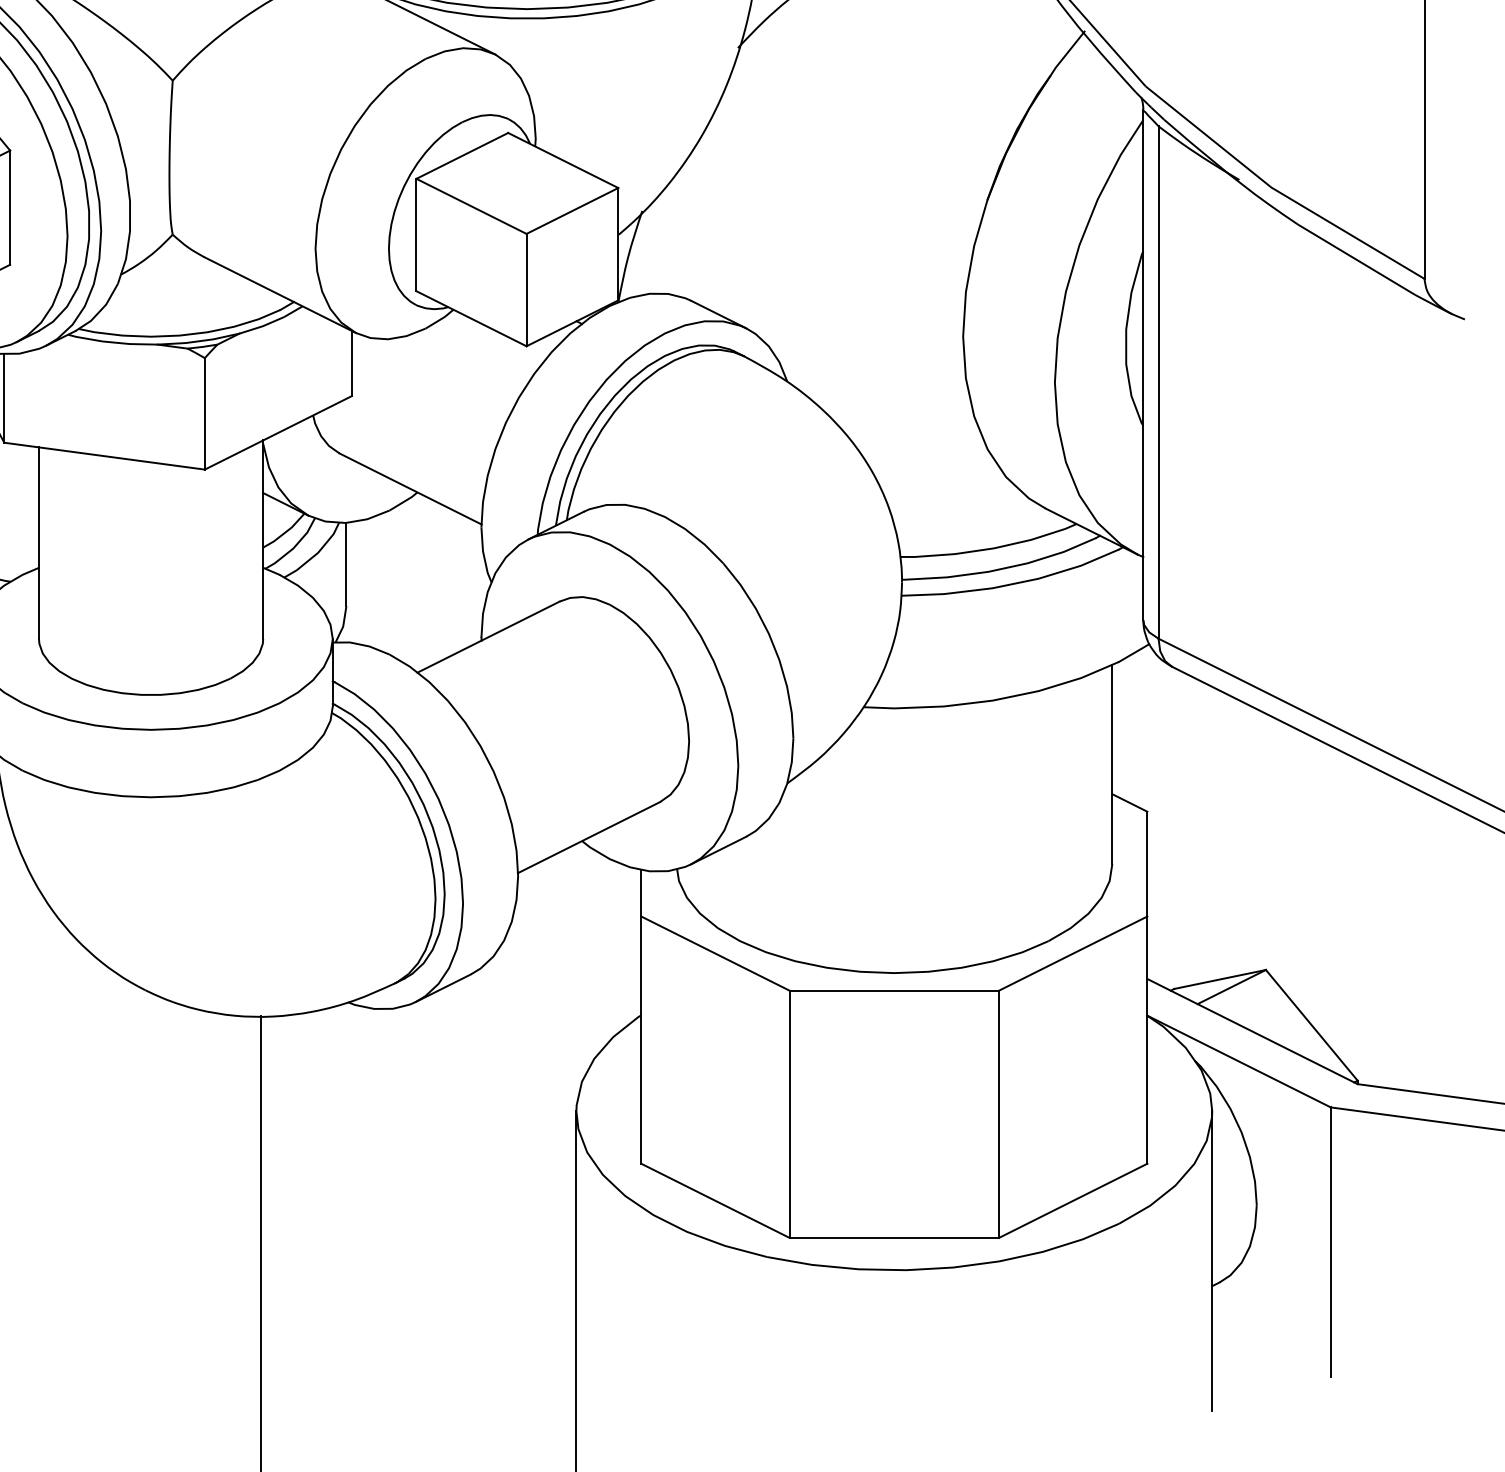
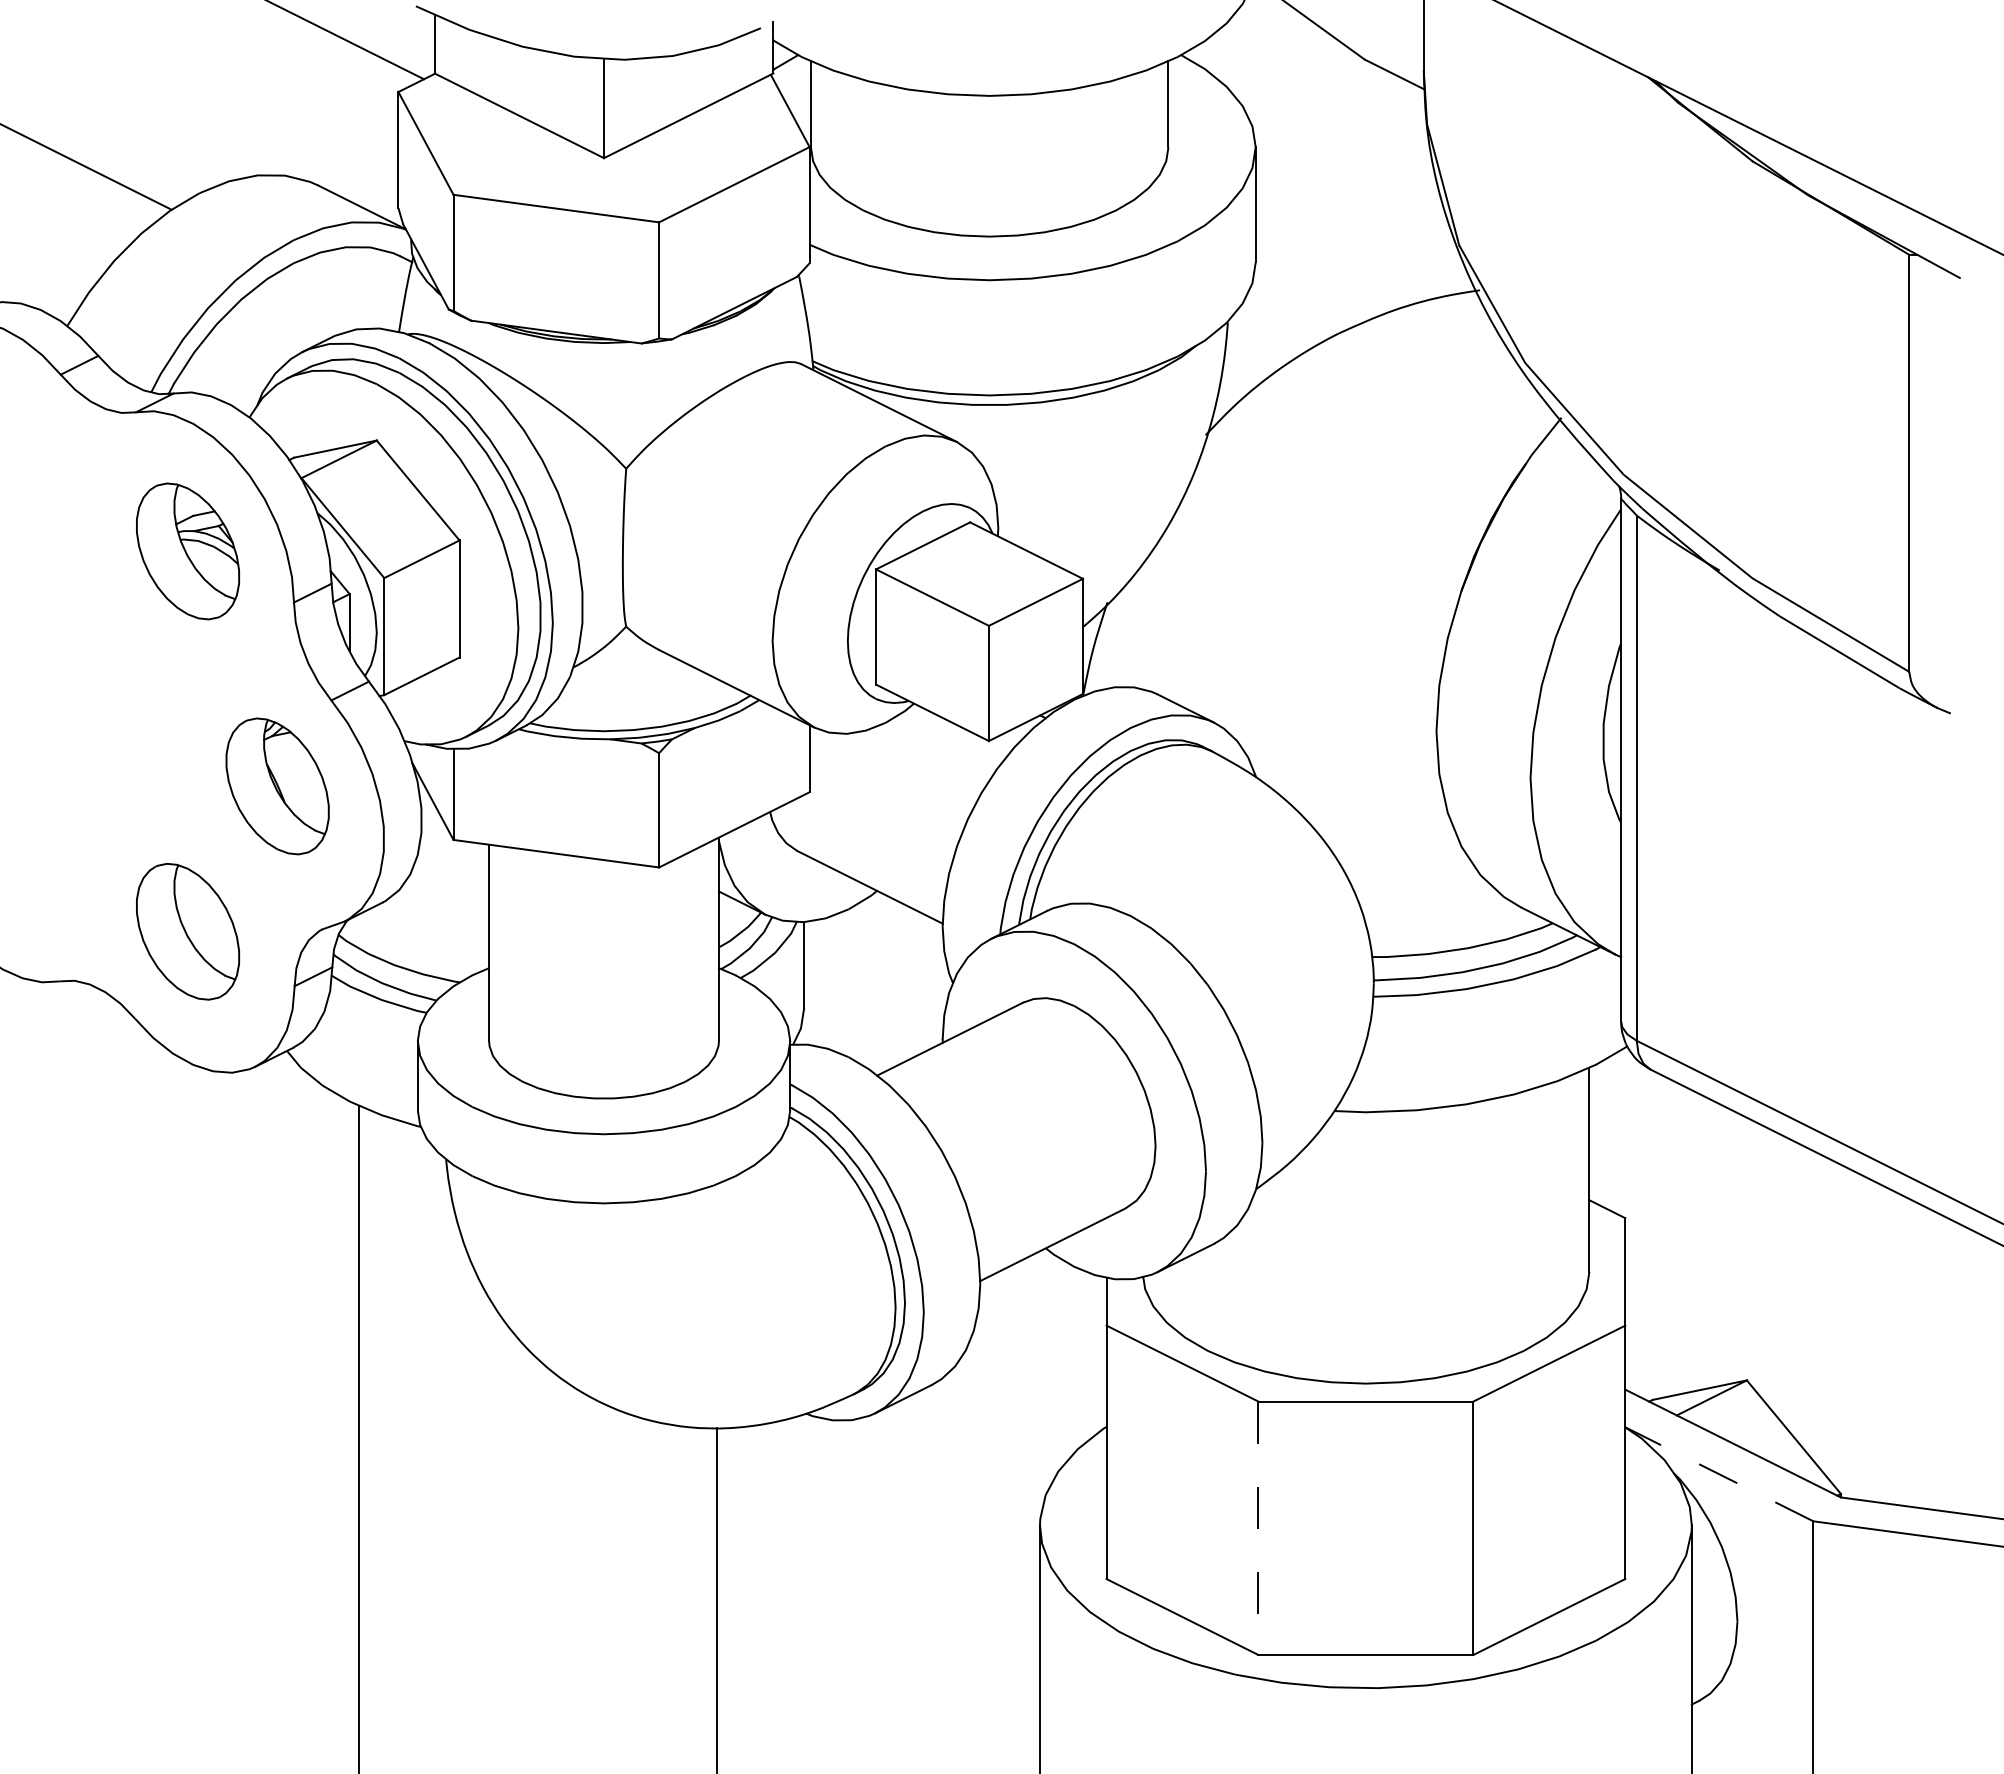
line: (1238, 1061) -> (1718, 1474), solid -> dashed
line: (789, 1114) -> (1258, 1528), solid -> dashed

